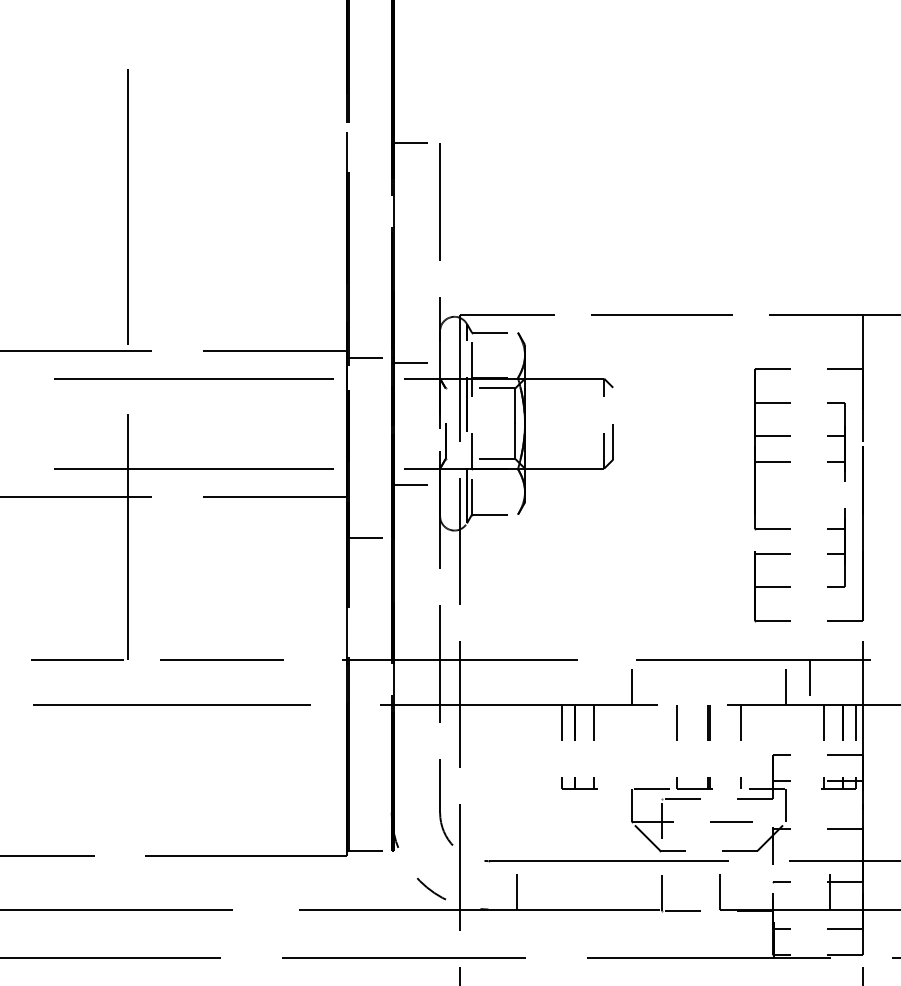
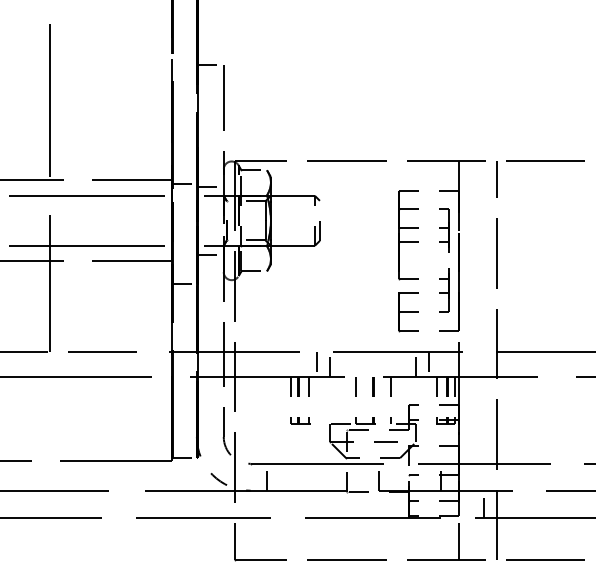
line: (608, 682) -> (317, 364), added

